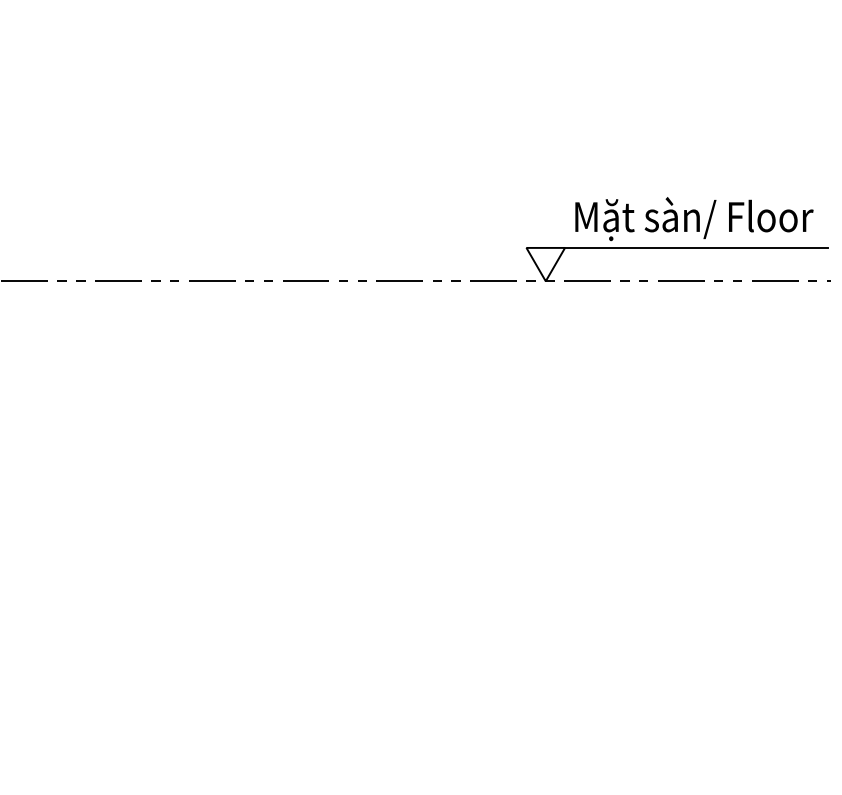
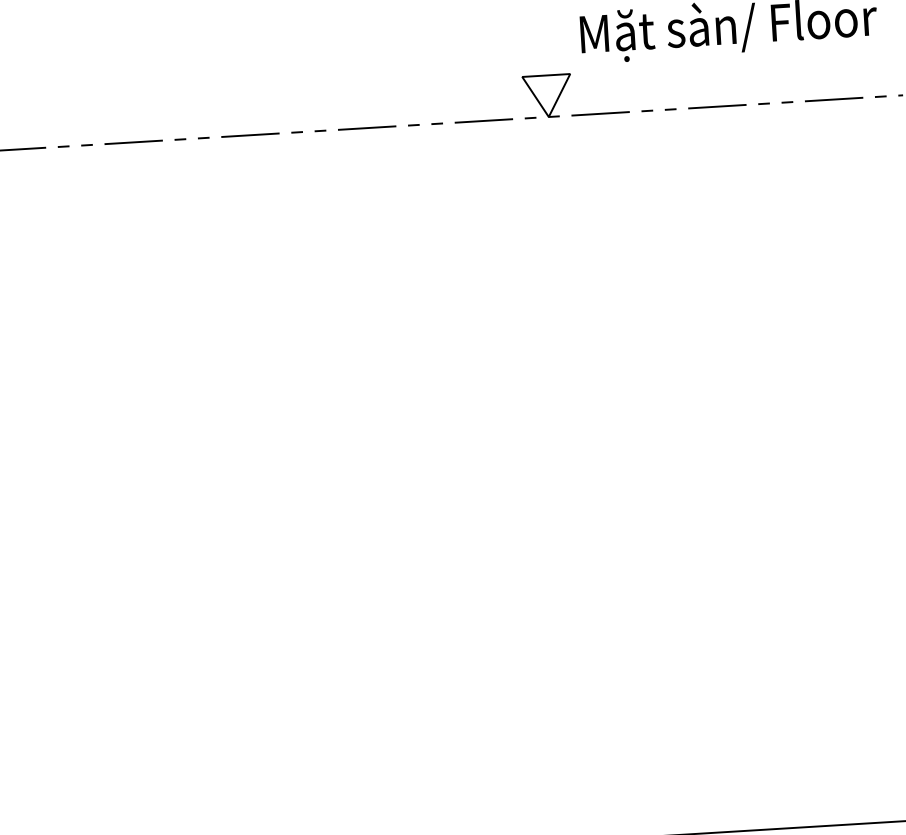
line: (696, 247) -> (733, 63), removed

